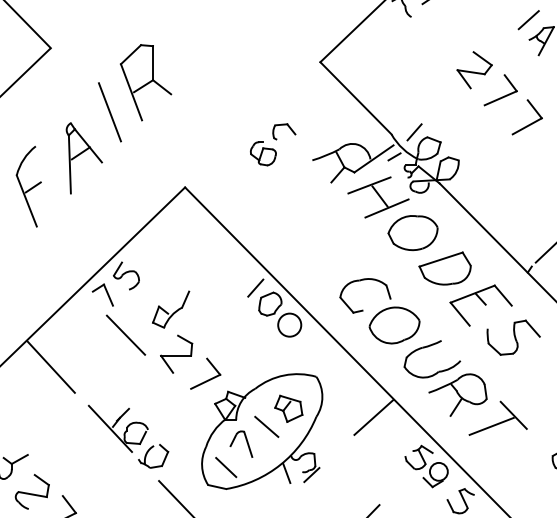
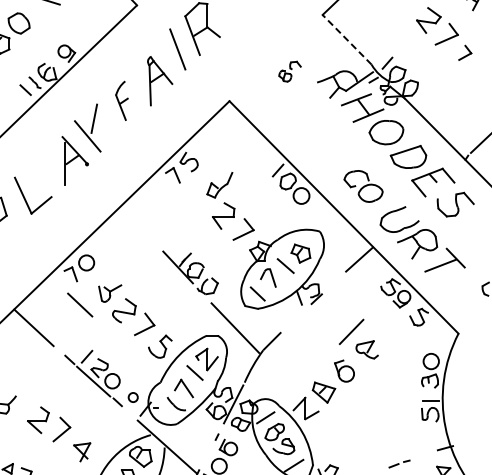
line: (356, 97) -> (347, 39), solid -> dashed
part: (527, 116) -> (465, 52), size x0.6
part: (272, 144) -> (289, 71), size x0.7
part: (28, 186) -> (121, 100), size x0.7
part: (379, 311) -> (363, 186), size x0.7
line: (125, 334) -> (188, 202), removed
line: (51, 366) -> (137, 224), removed

